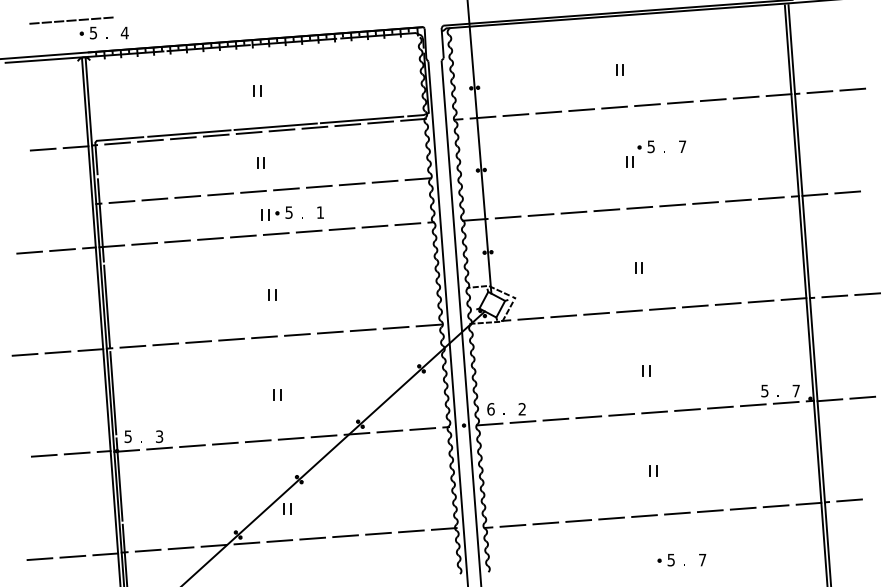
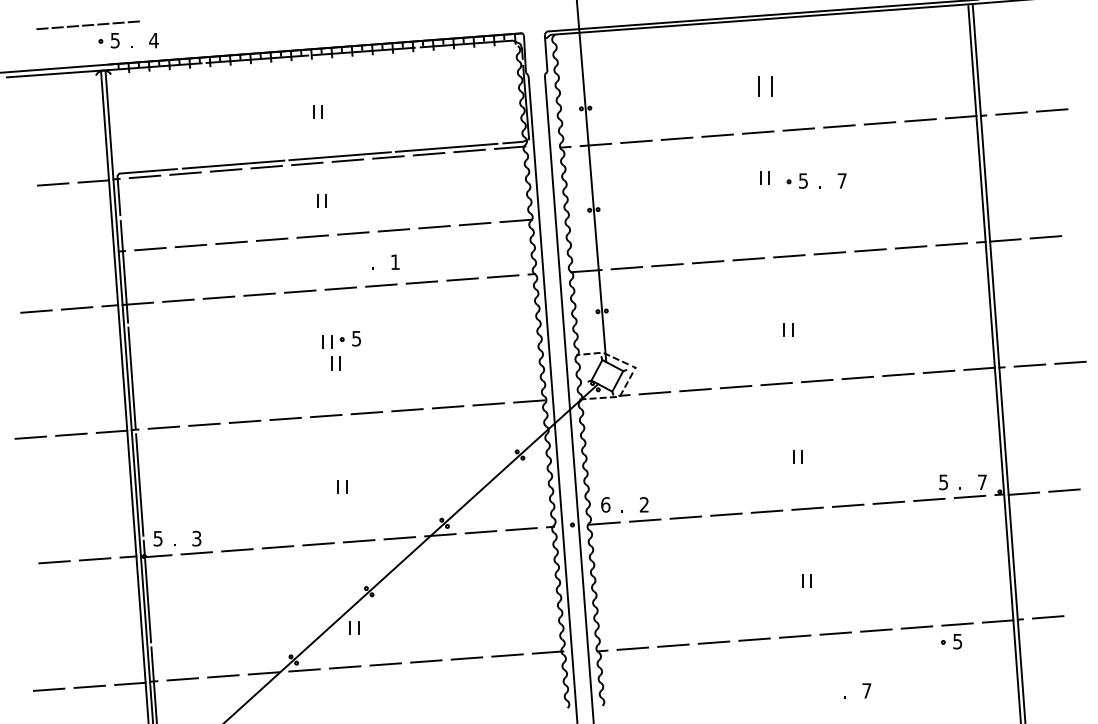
part: (619, 69) -> (764, 85), size x1.6
part: (629, 161) -> (764, 176), moved
part: (276, 213) -> (341, 339), moved
part: (665, 560) -> (950, 642), moved

